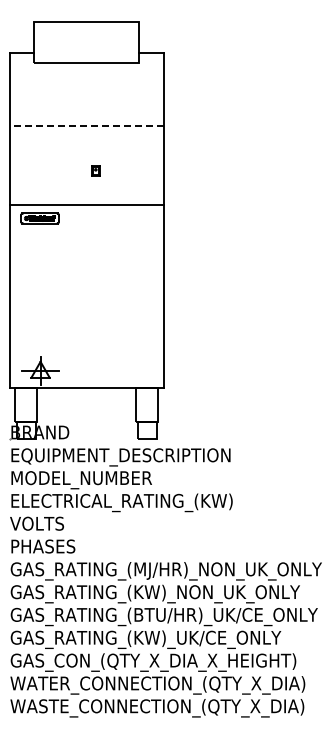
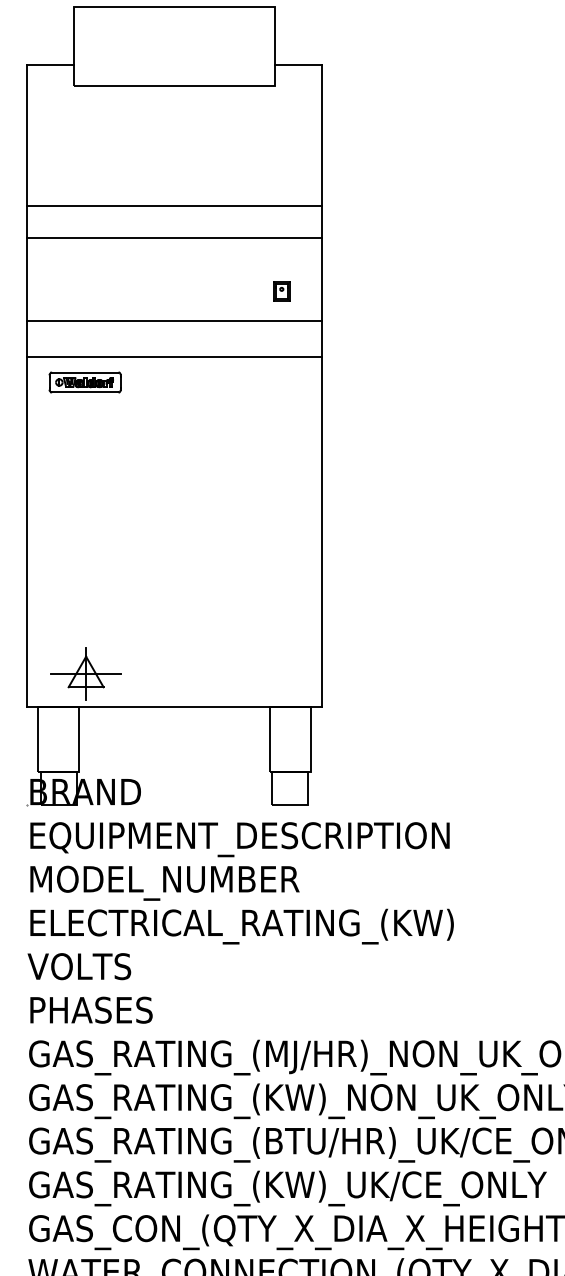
line: (86, 126) -> (174, 206), dashed -> solid
line: (86, 143) -> (174, 238), added
part: (95, 170) -> (281, 290), moved
line: (86, 186) -> (174, 321), added

